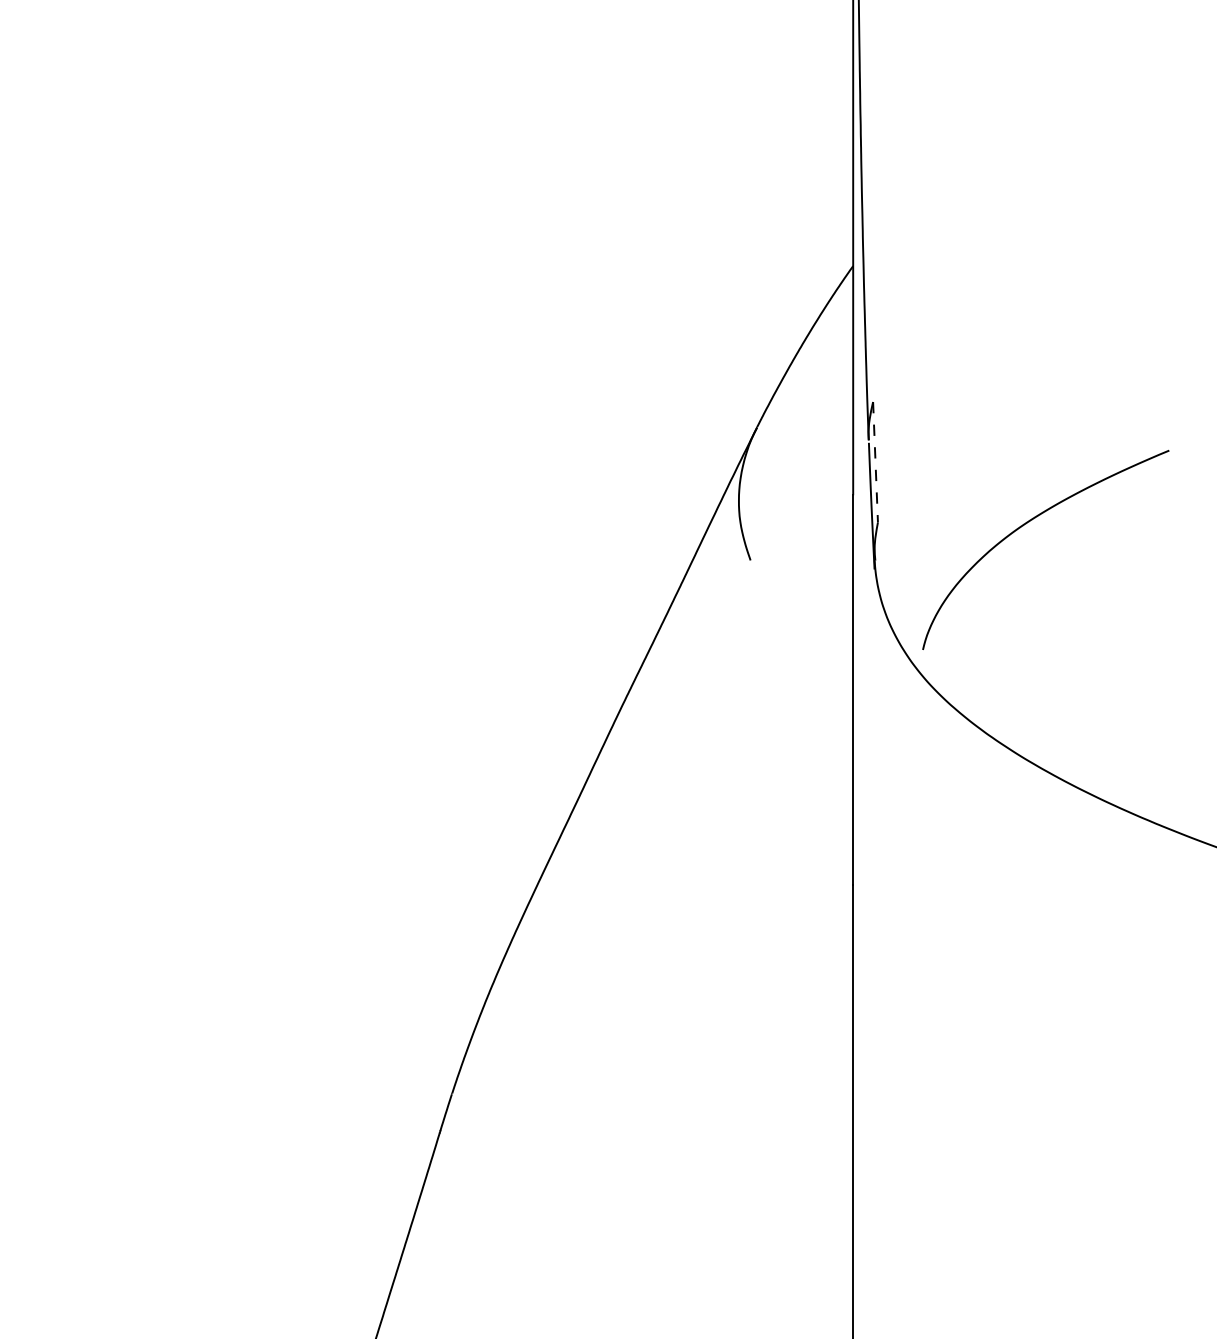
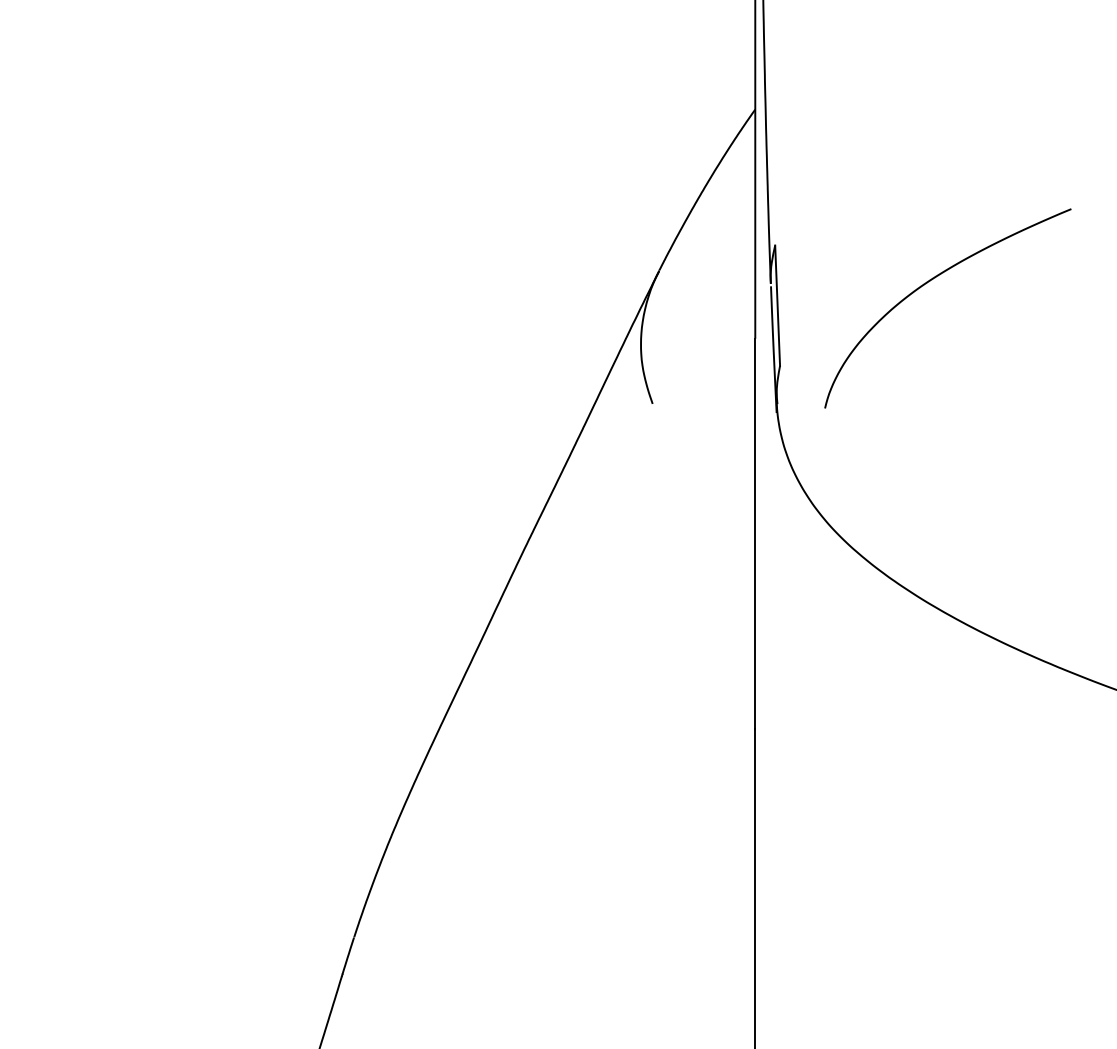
line: (875, 462) -> (777, 306), dashed -> solid
curve: (1029, 522) -> (931, 281), moved

